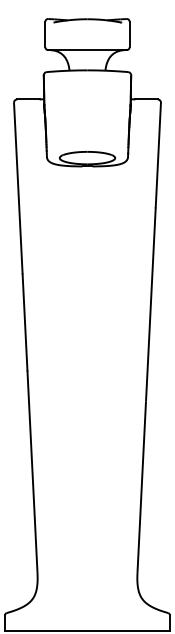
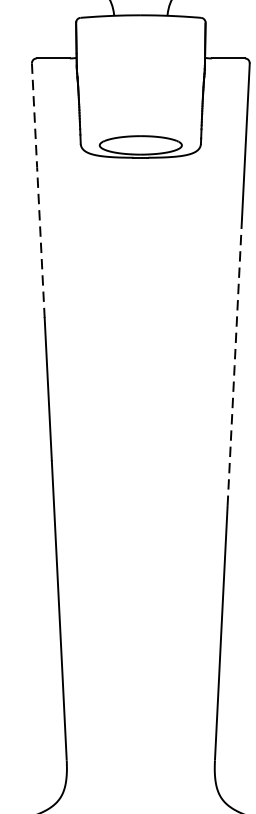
line: (18, 187) -> (38, 188), solid -> dashed
line: (150, 306) -> (234, 365), solid -> dashed

